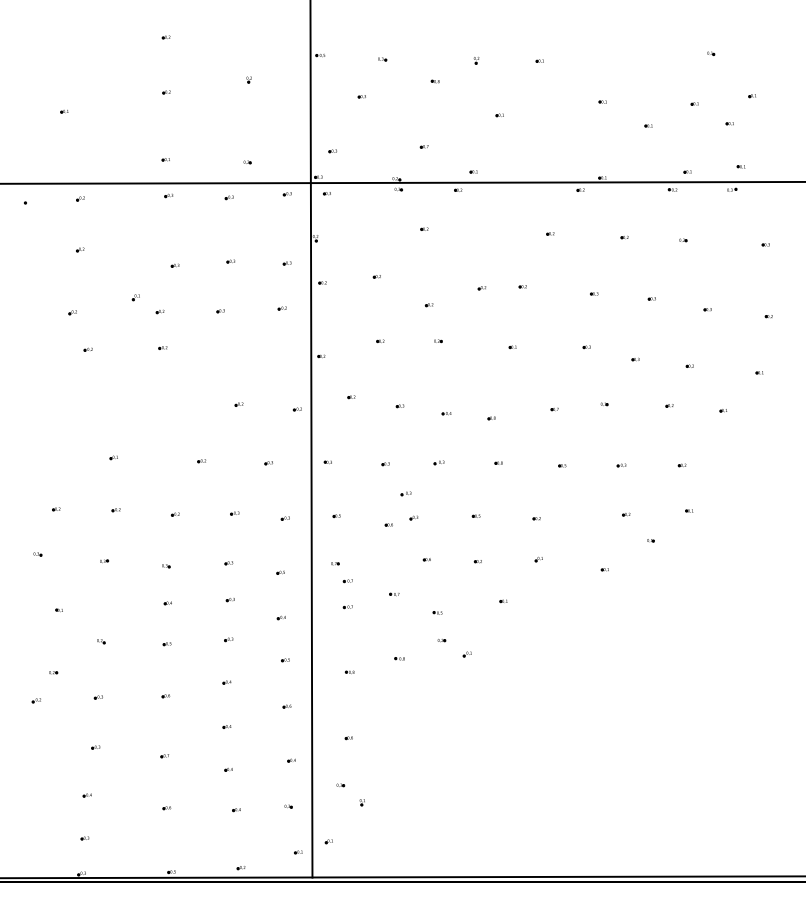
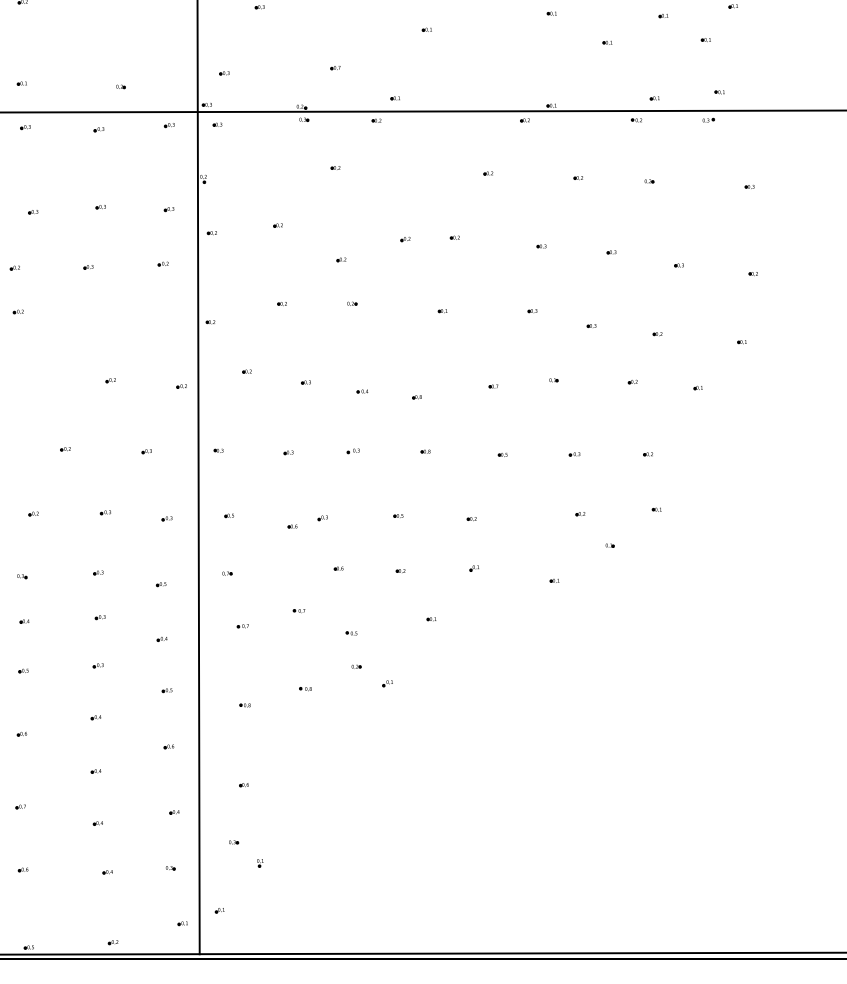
part: (405, 493) -> (312, 488), removed
part: (347, 581) -> (242, 595), removed

